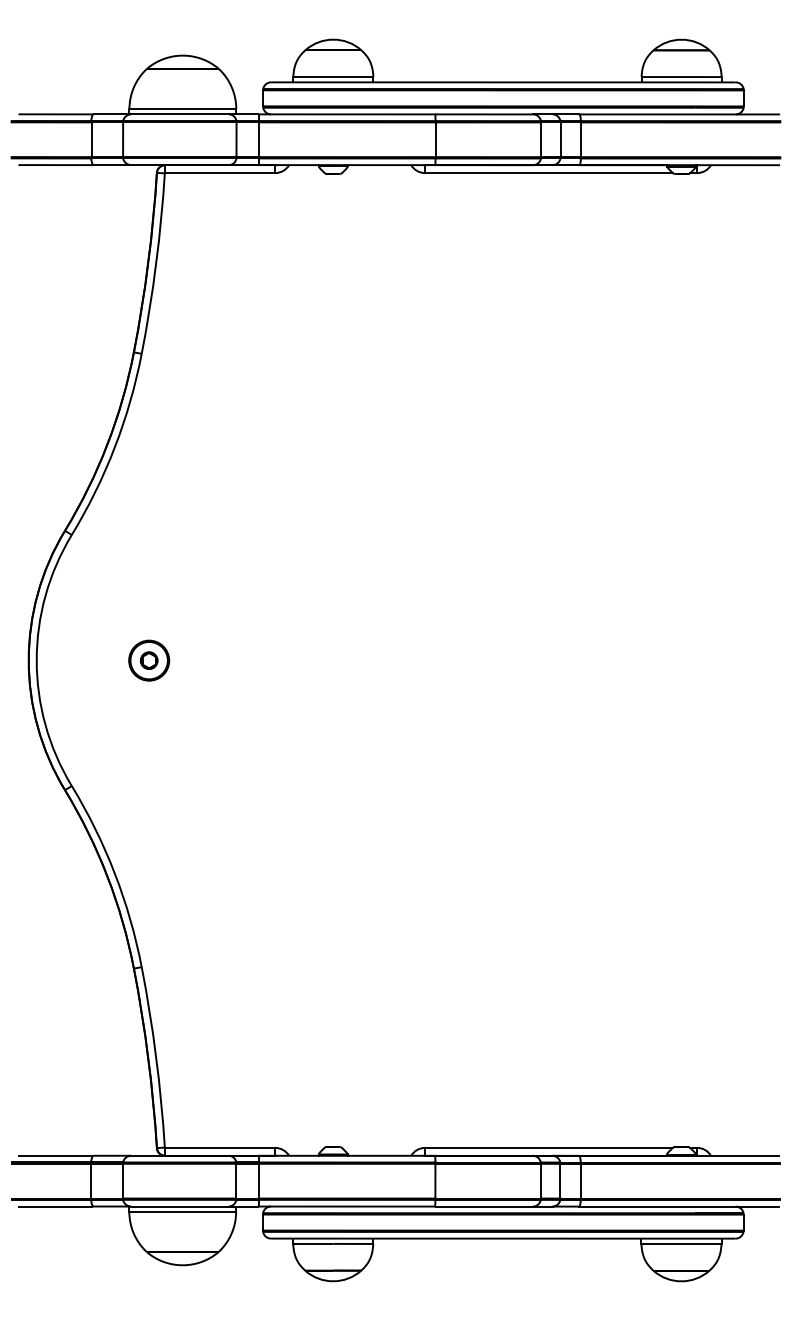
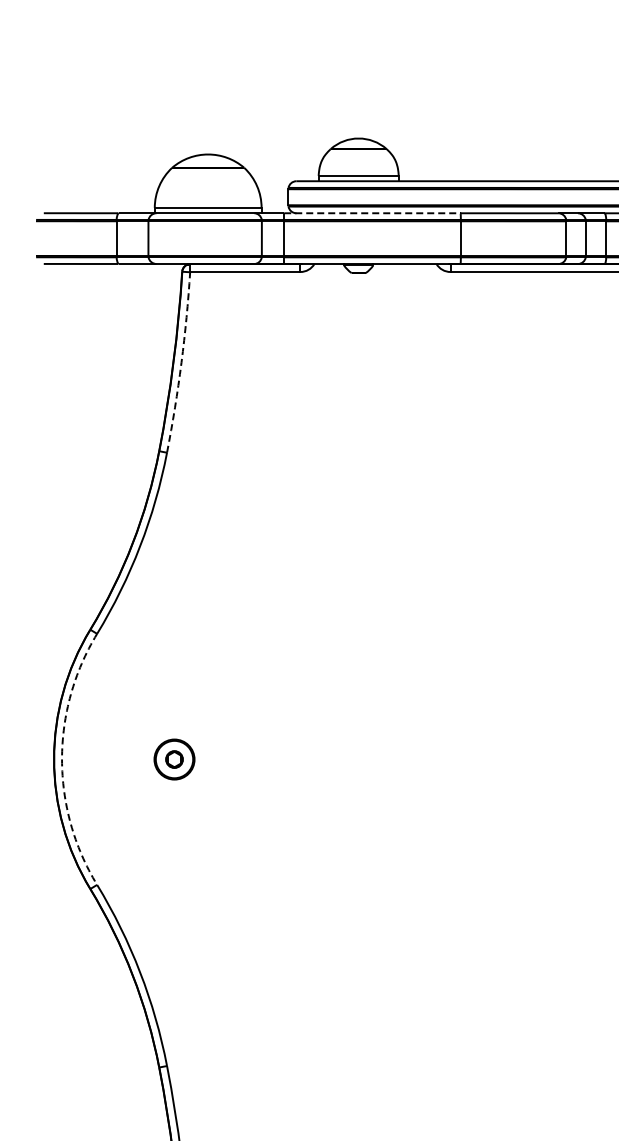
line: (347, 114) -> (372, 213), solid -> dashed
arc: (156, 263) -> (181, 362), solid -> dashed
arc: (36, 660) -> (61, 759), solid -> dashed

